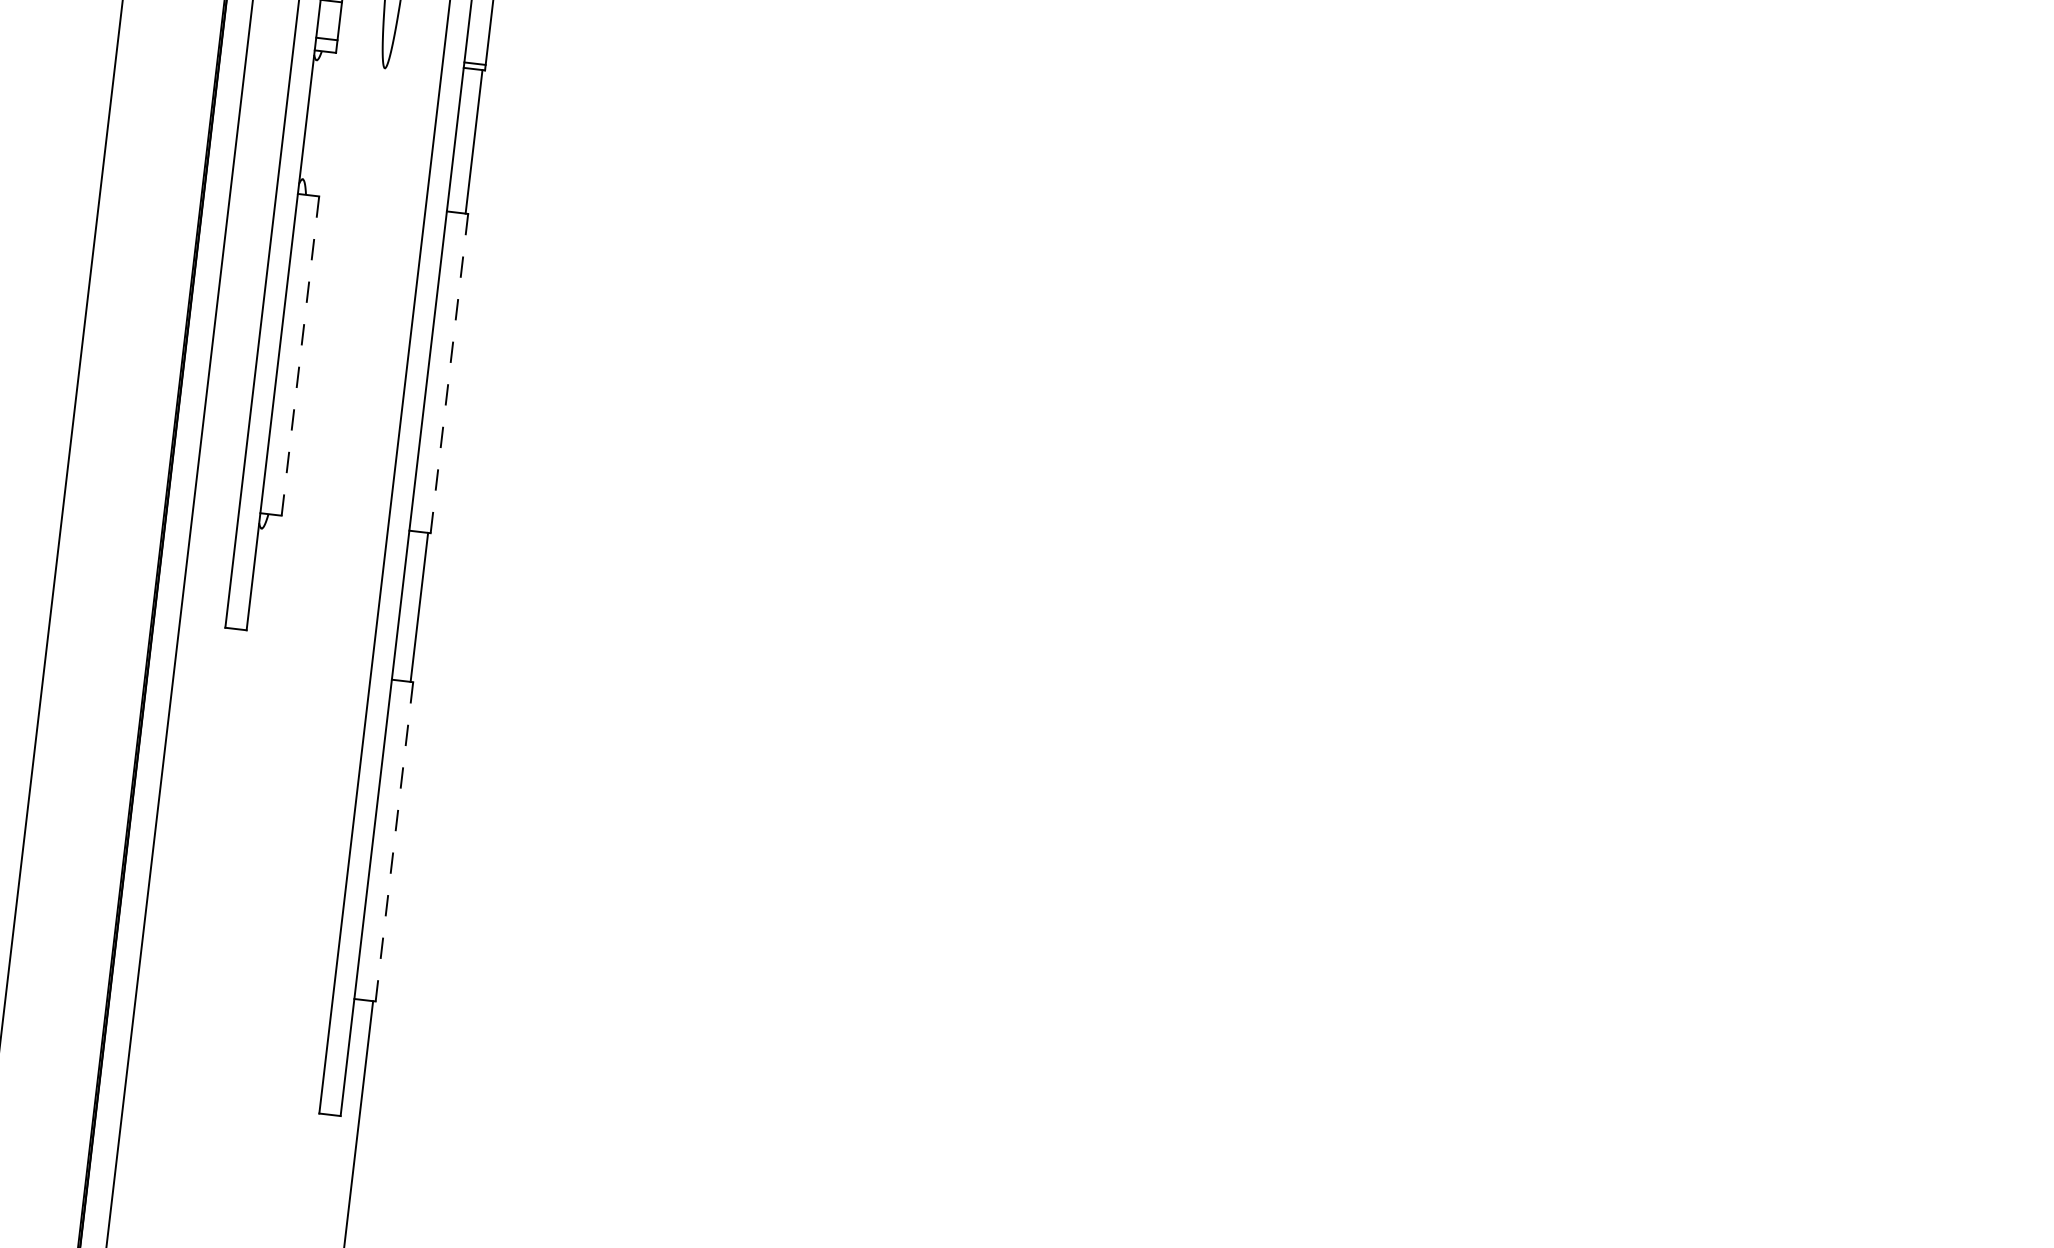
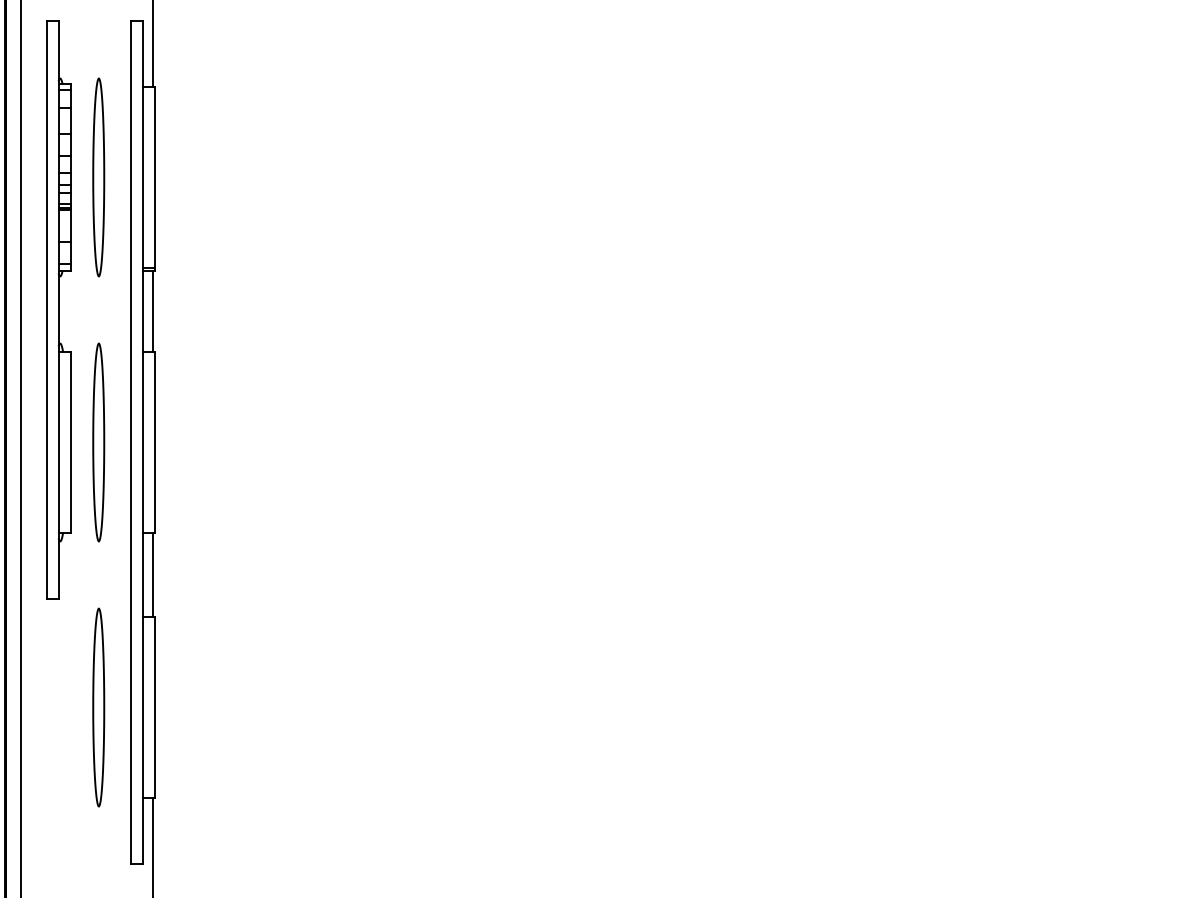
line: (300, 357) -> (70, 443), dashed -> solid
part: (349, 361) -> (98, 442), added
line: (448, 375) -> (154, 443), dashed -> solid
part: (294, 830) -> (98, 707), added
line: (393, 843) -> (154, 708), dashed -> solid

